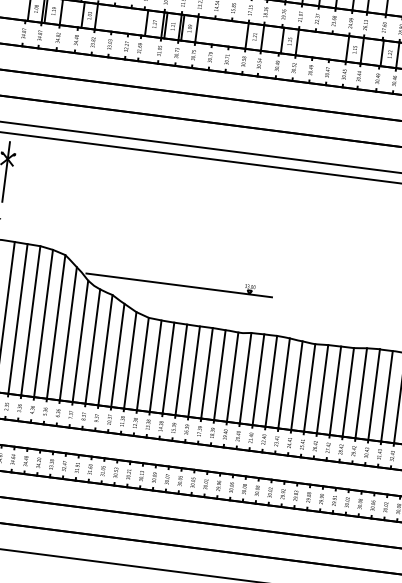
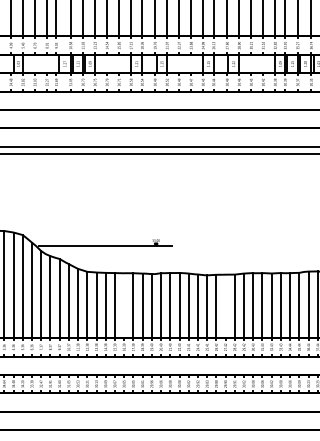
line: (194, 371) -> (124, 305), removed
line: (335, 390) -> (225, 306), removed

